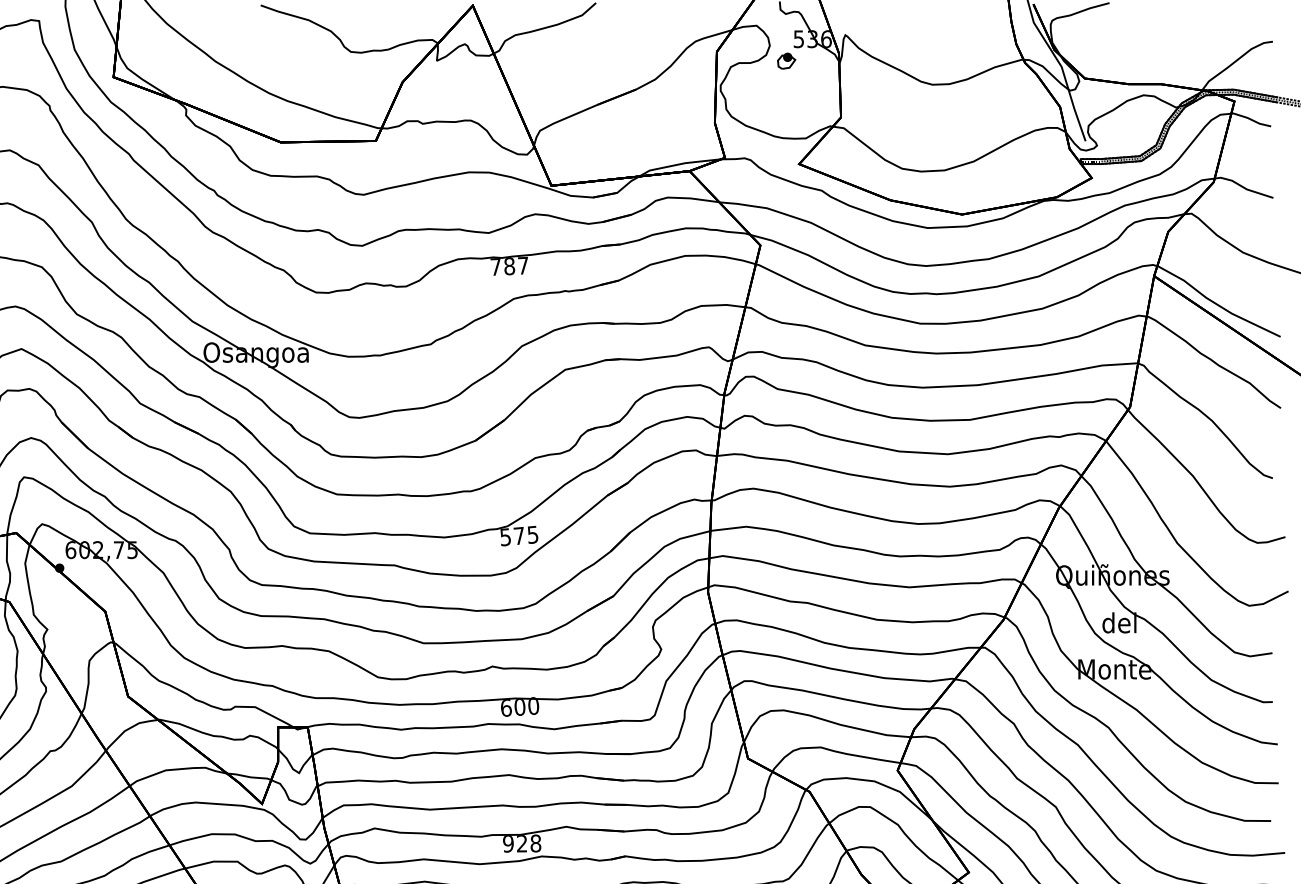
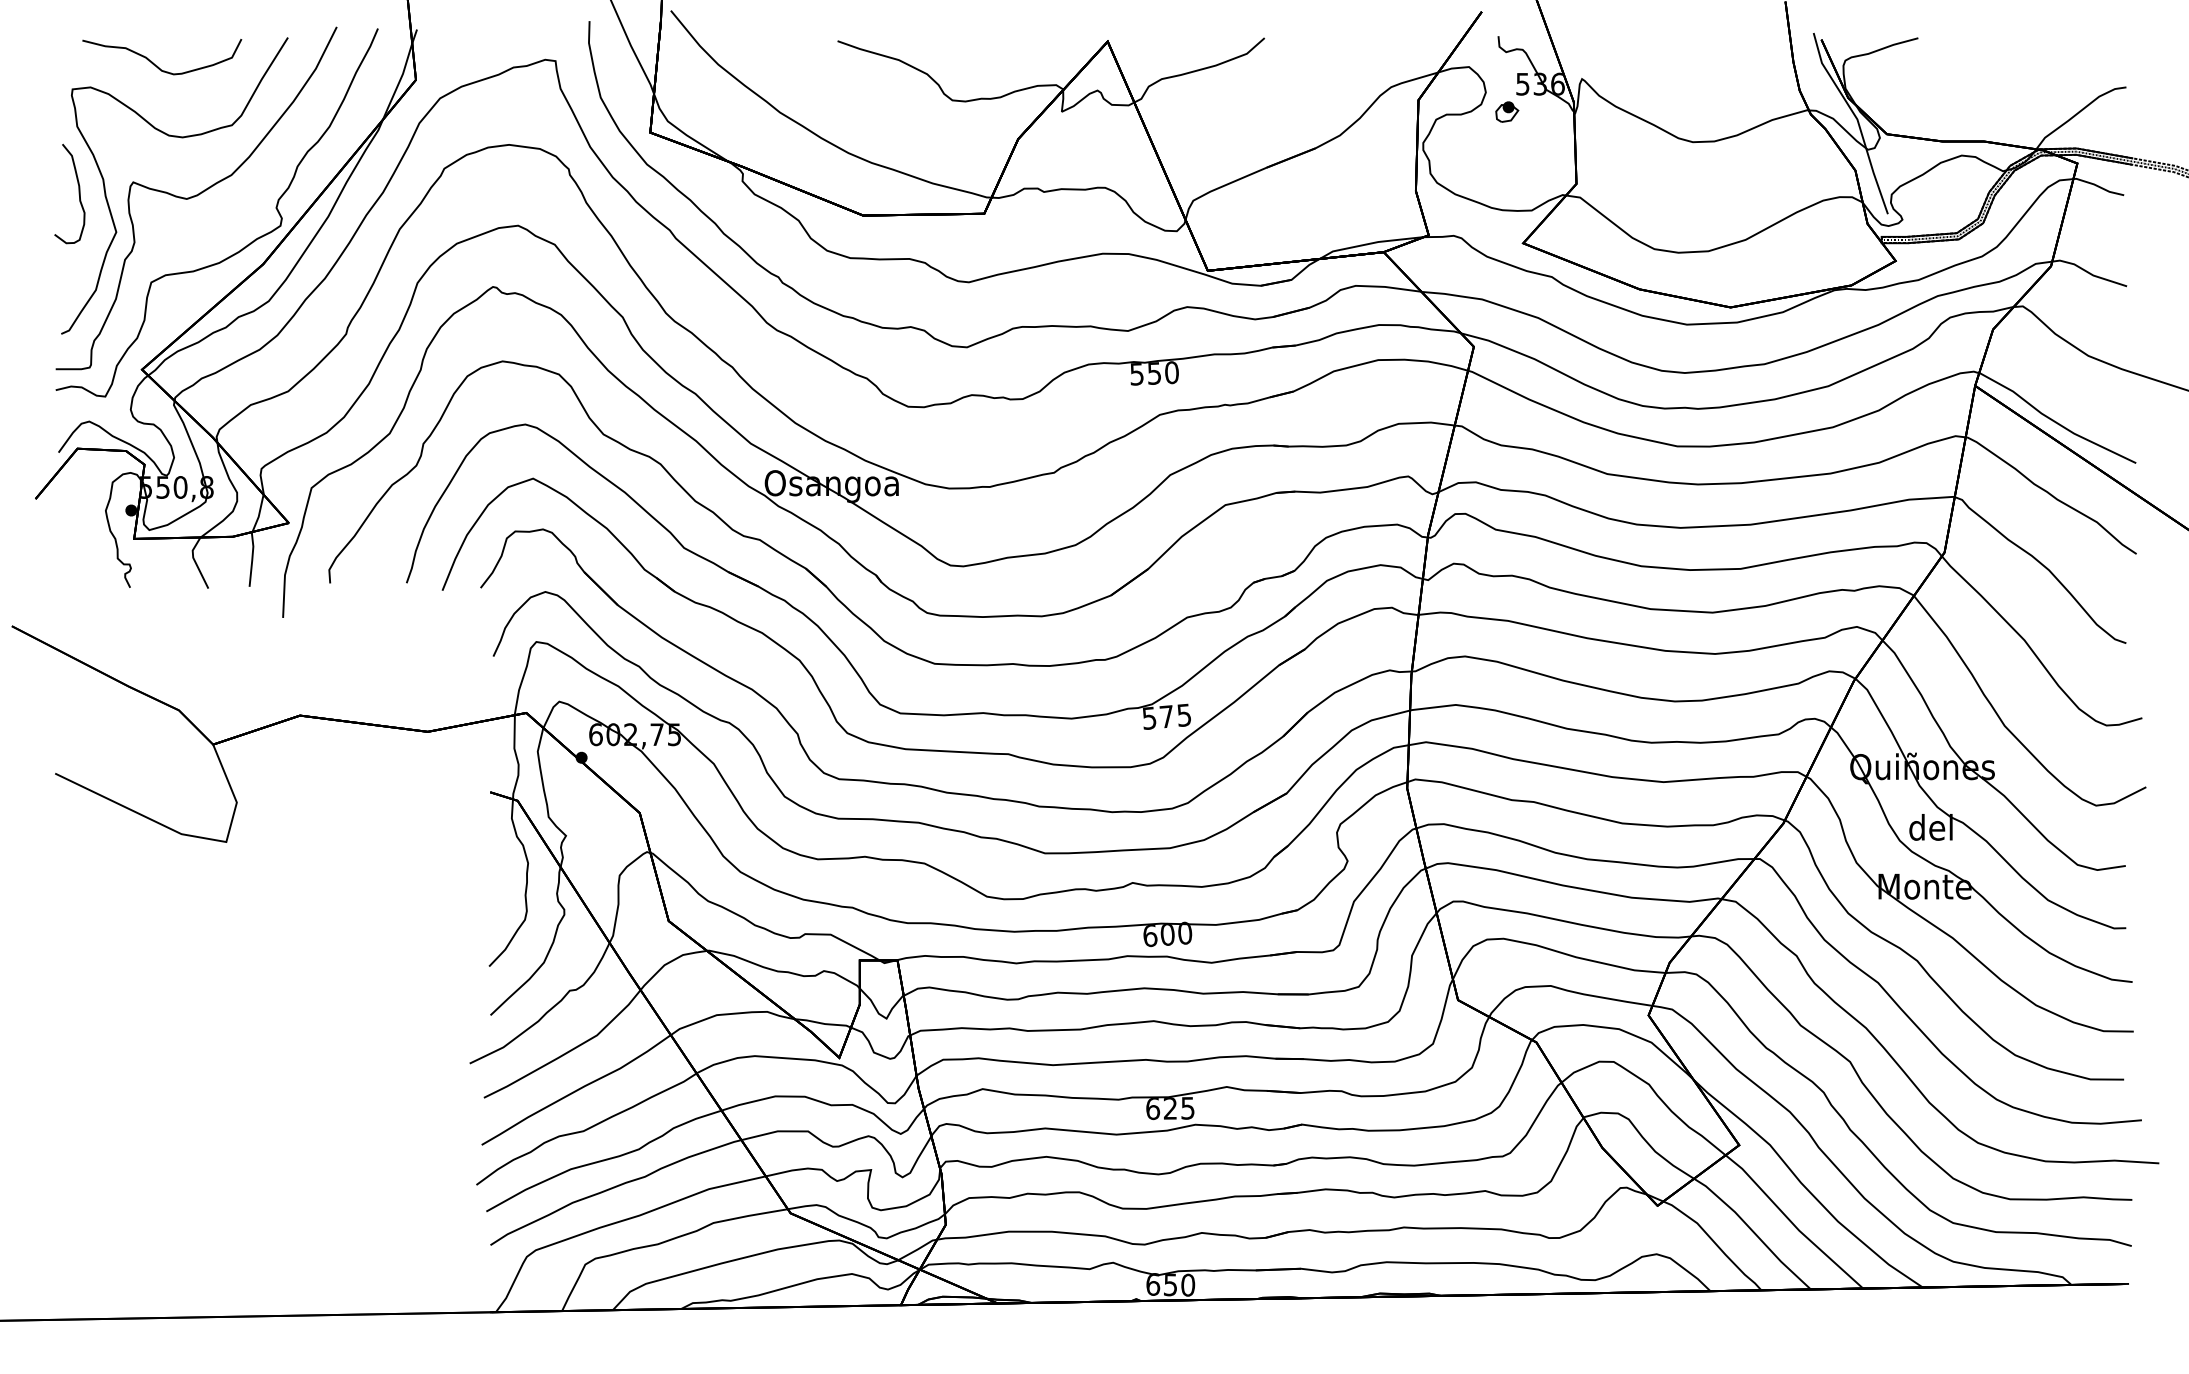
text: (509, 266) -> (1154, 373), 787 -> 550
text: (522, 843) -> (1170, 1108), 928 -> 625

